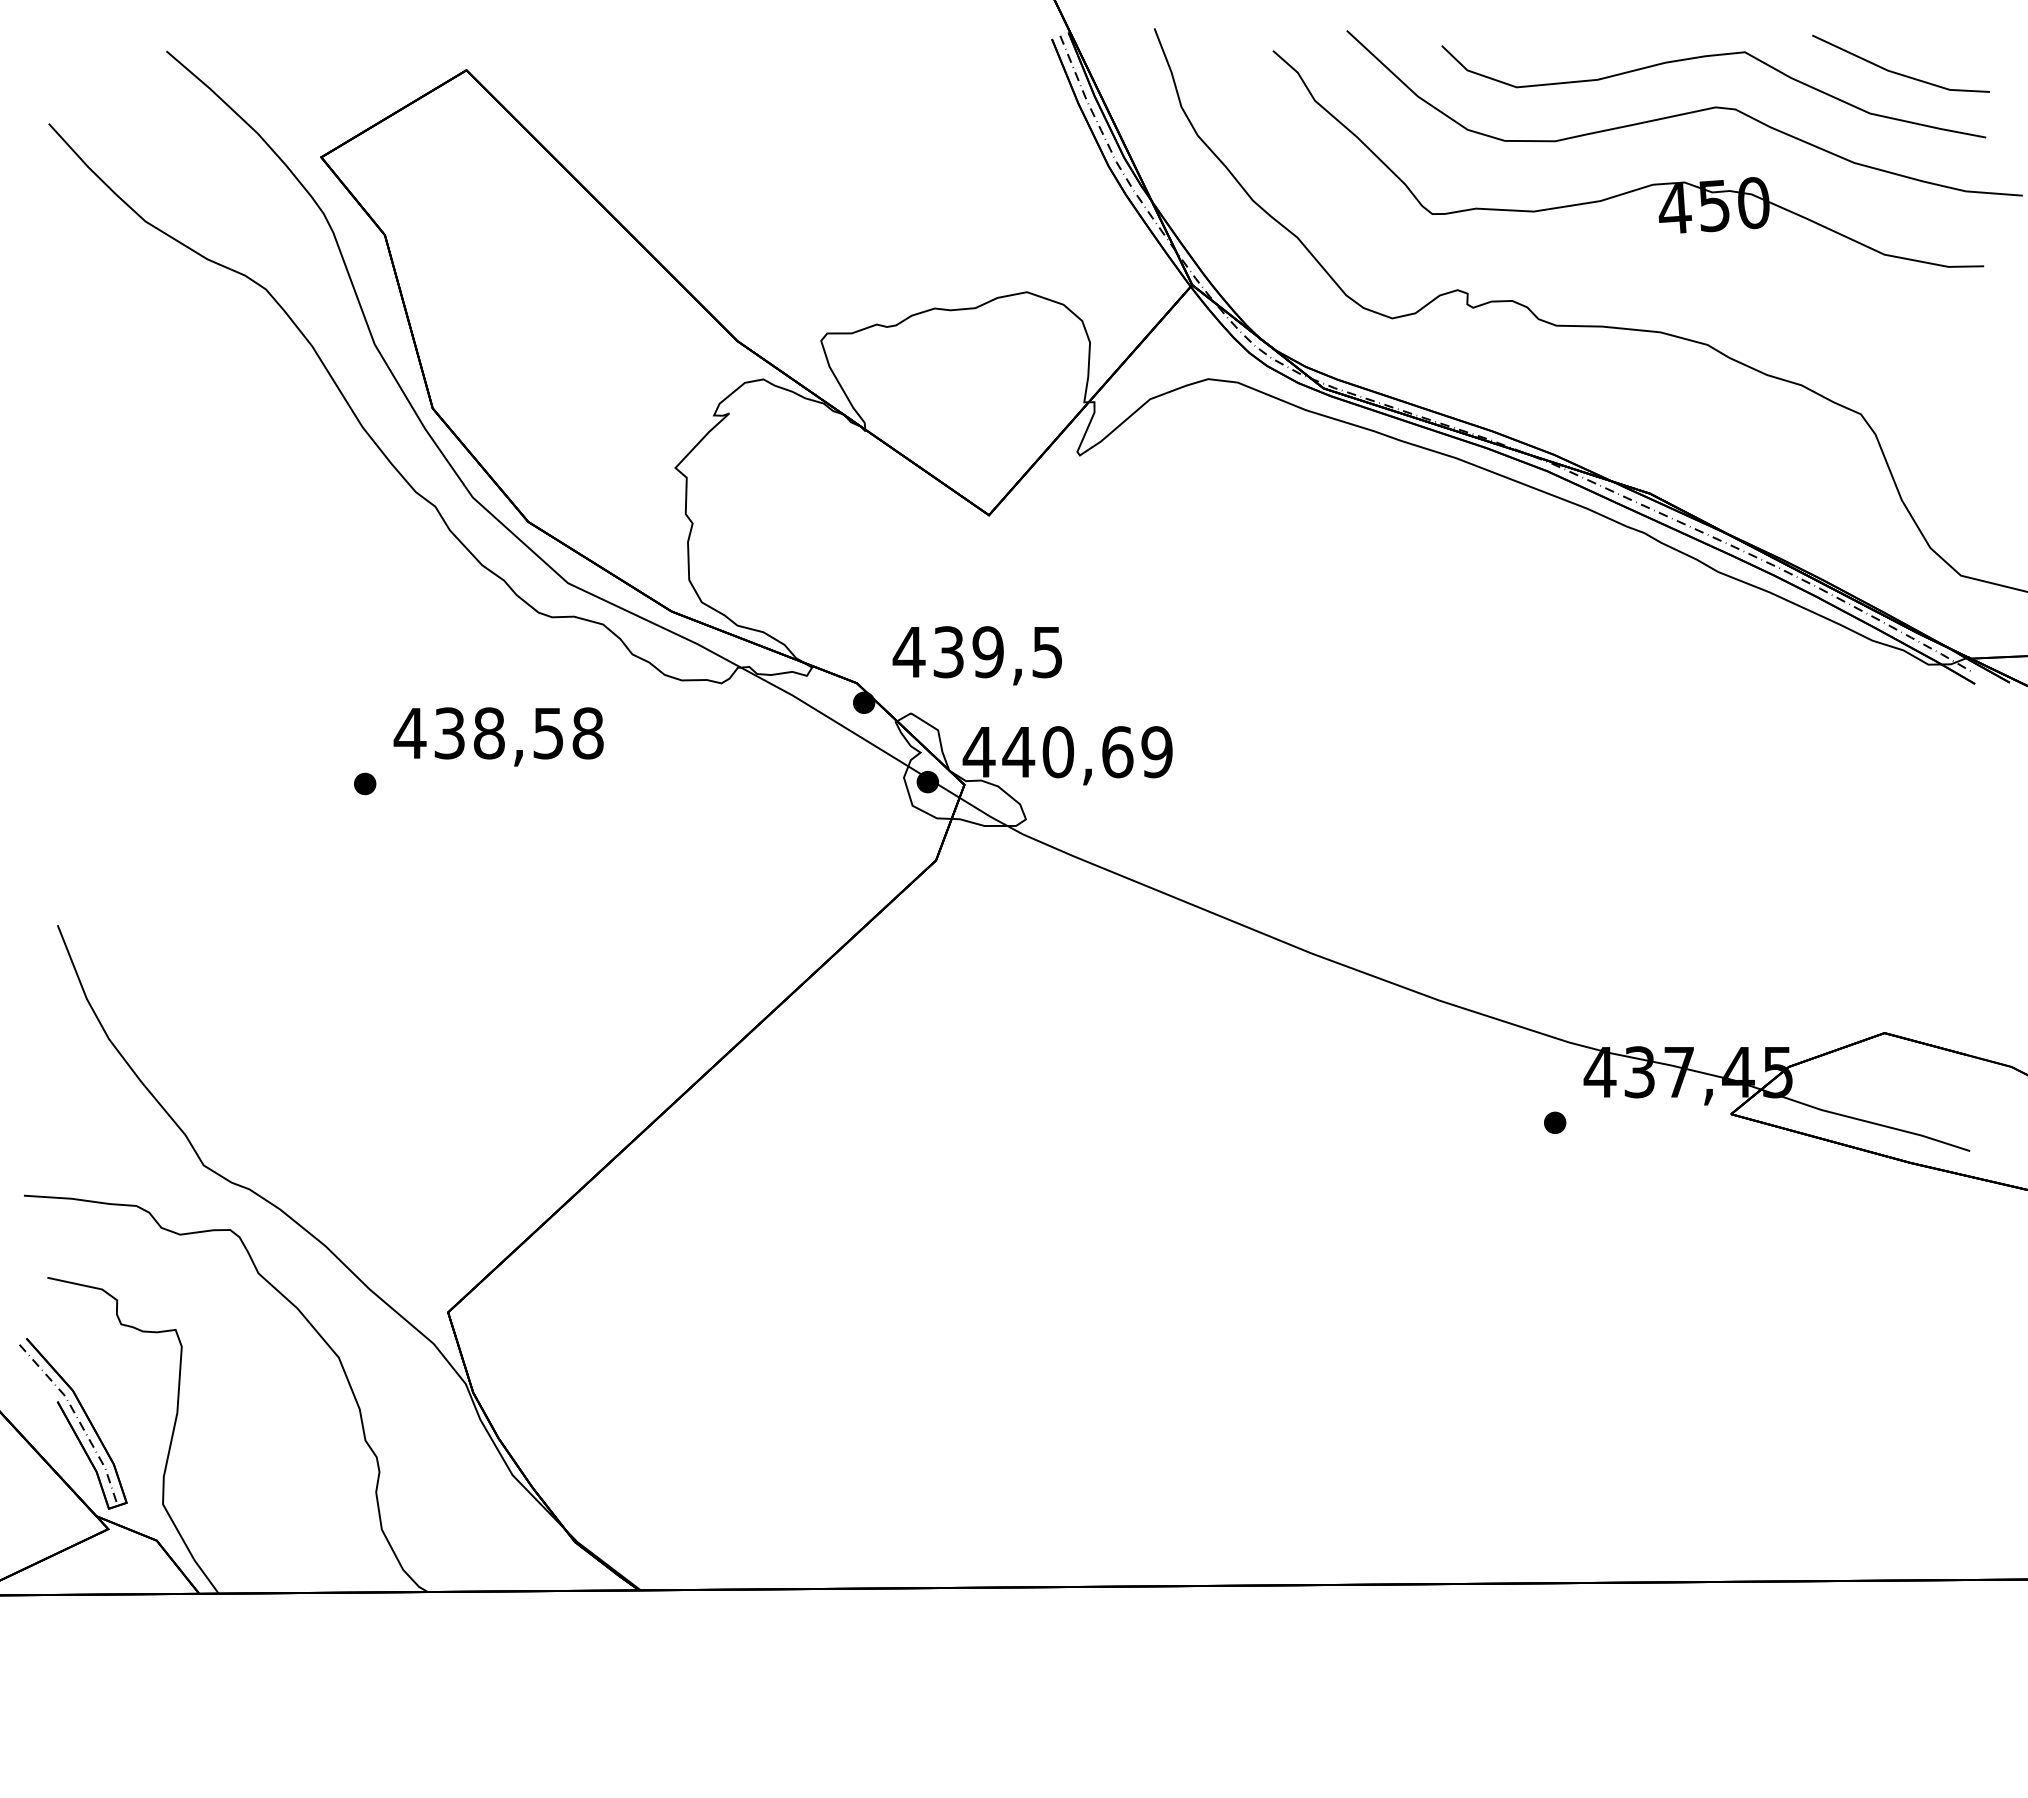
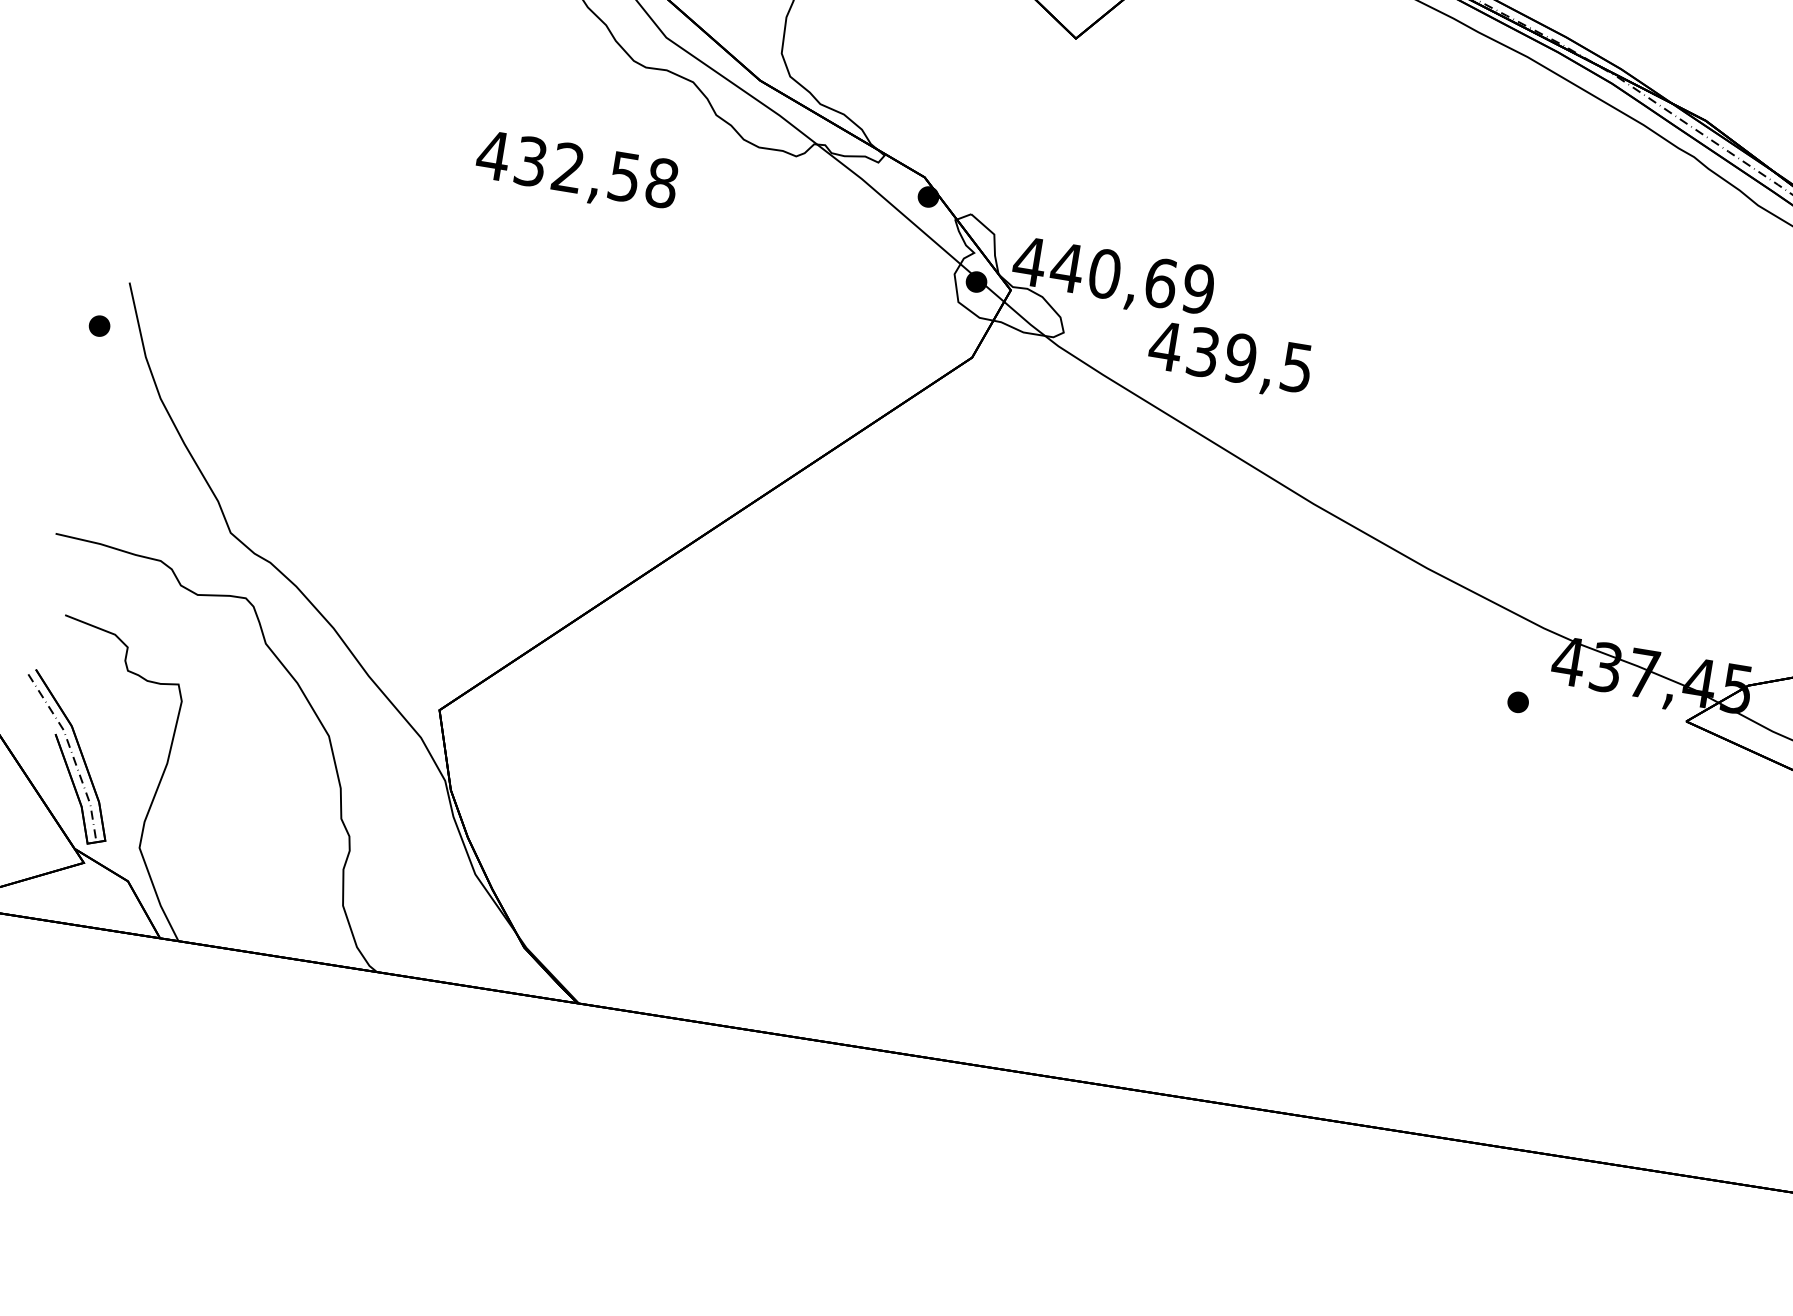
text: (976, 655) -> (1229, 359), moved
text: (488, 733) -> (567, 167), 438,58 -> 432,58
part: (365, 783) -> (99, 325), moved

